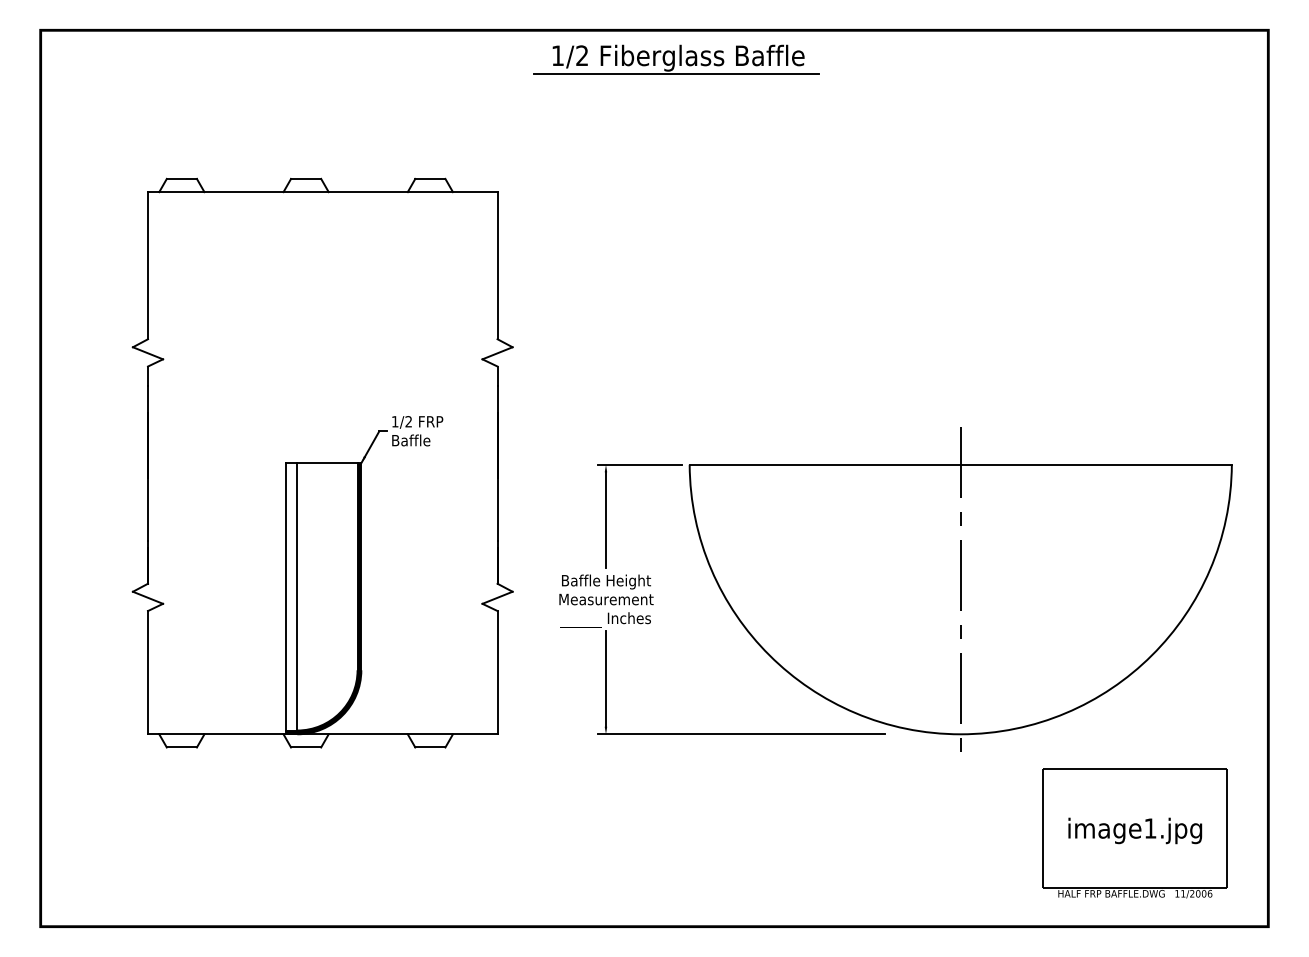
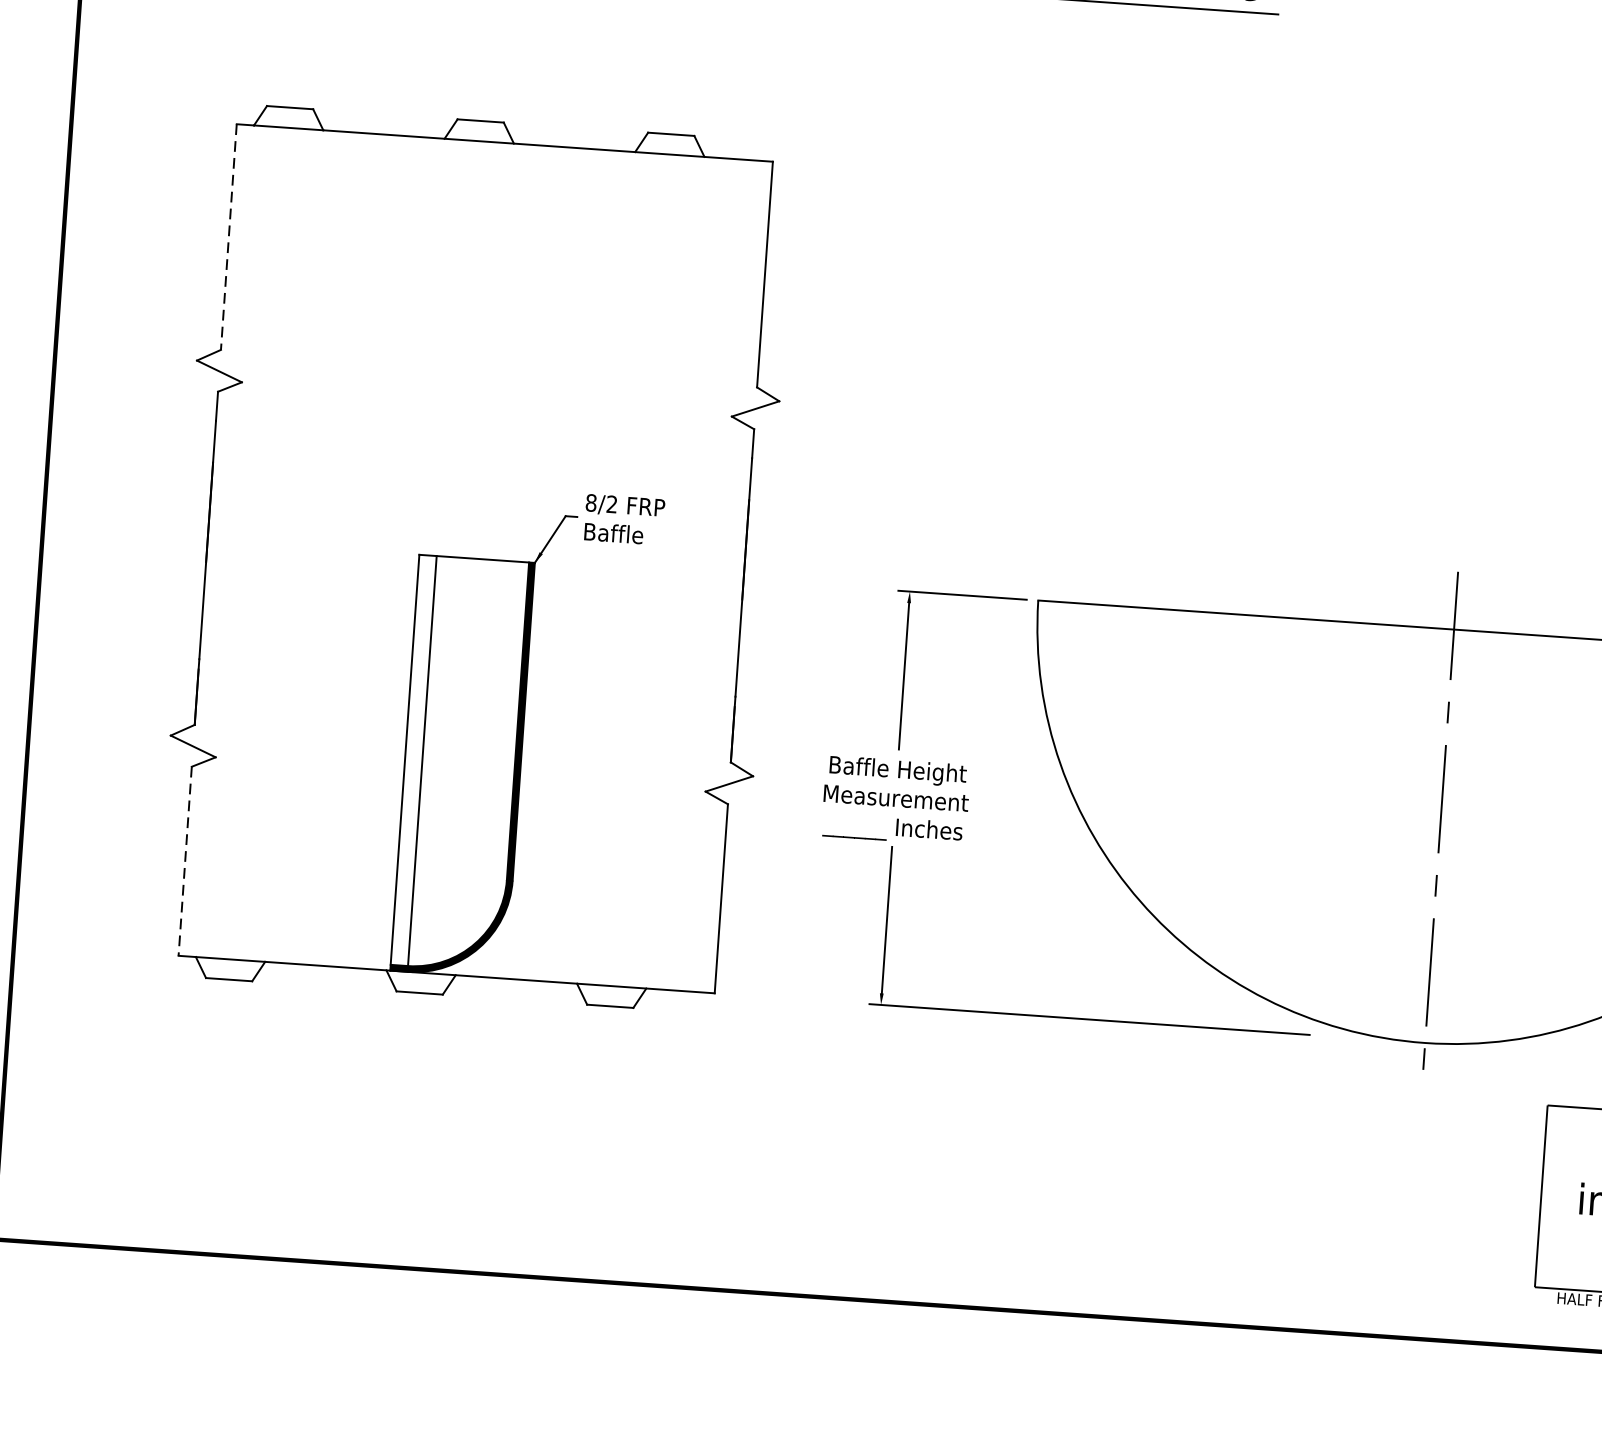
line: (148, 265) -> (229, 236), solid -> dashed
text: (394, 421) -> (590, 502), 1/2 -> 8/2
line: (148, 672) -> (185, 861), solid -> dashed

